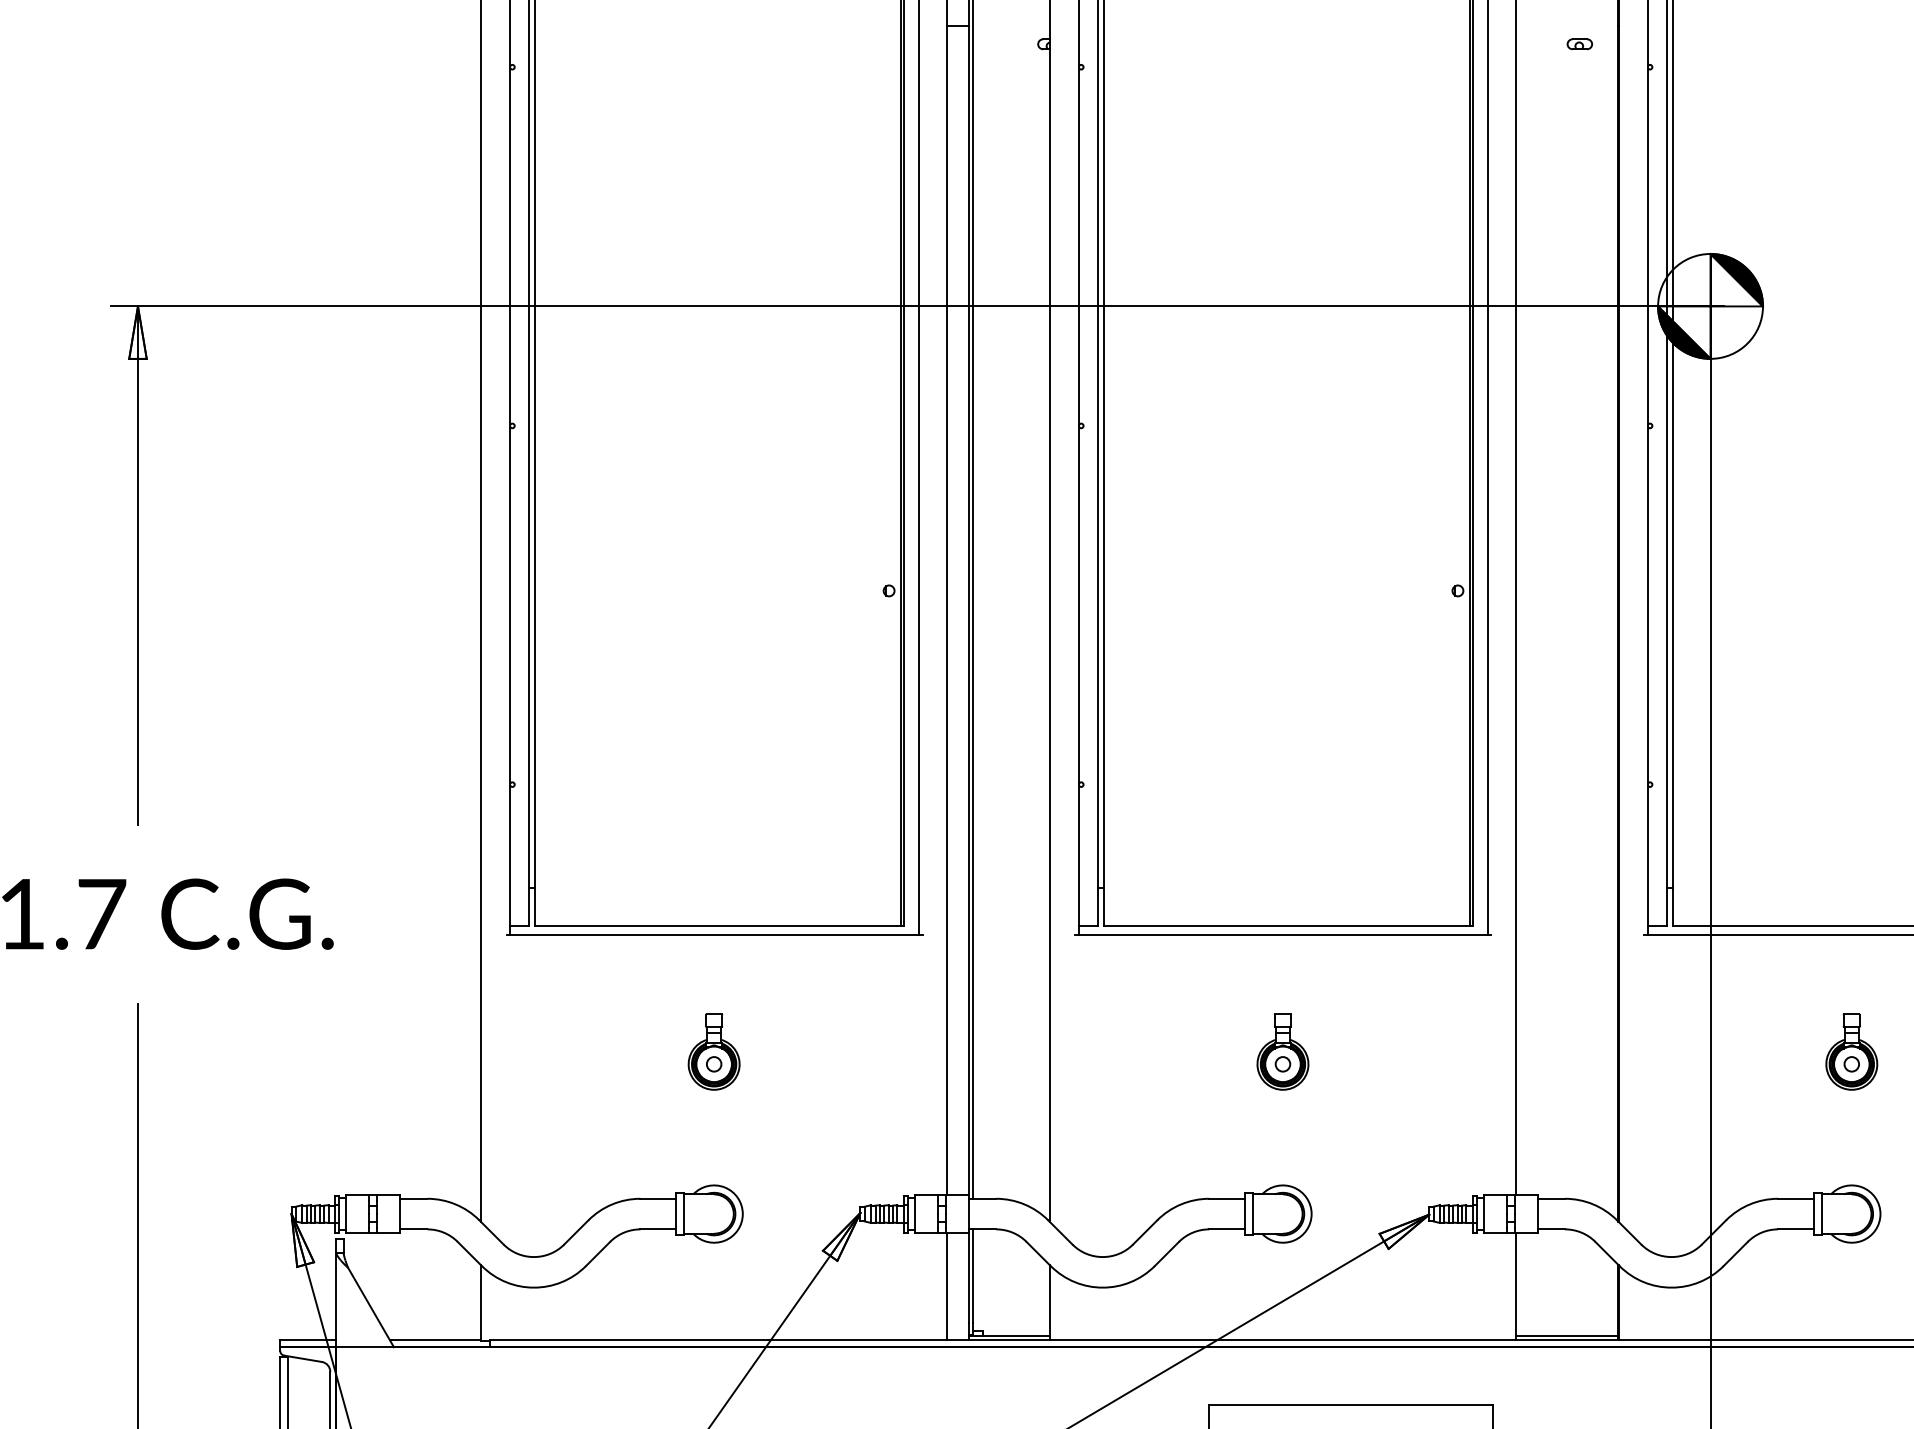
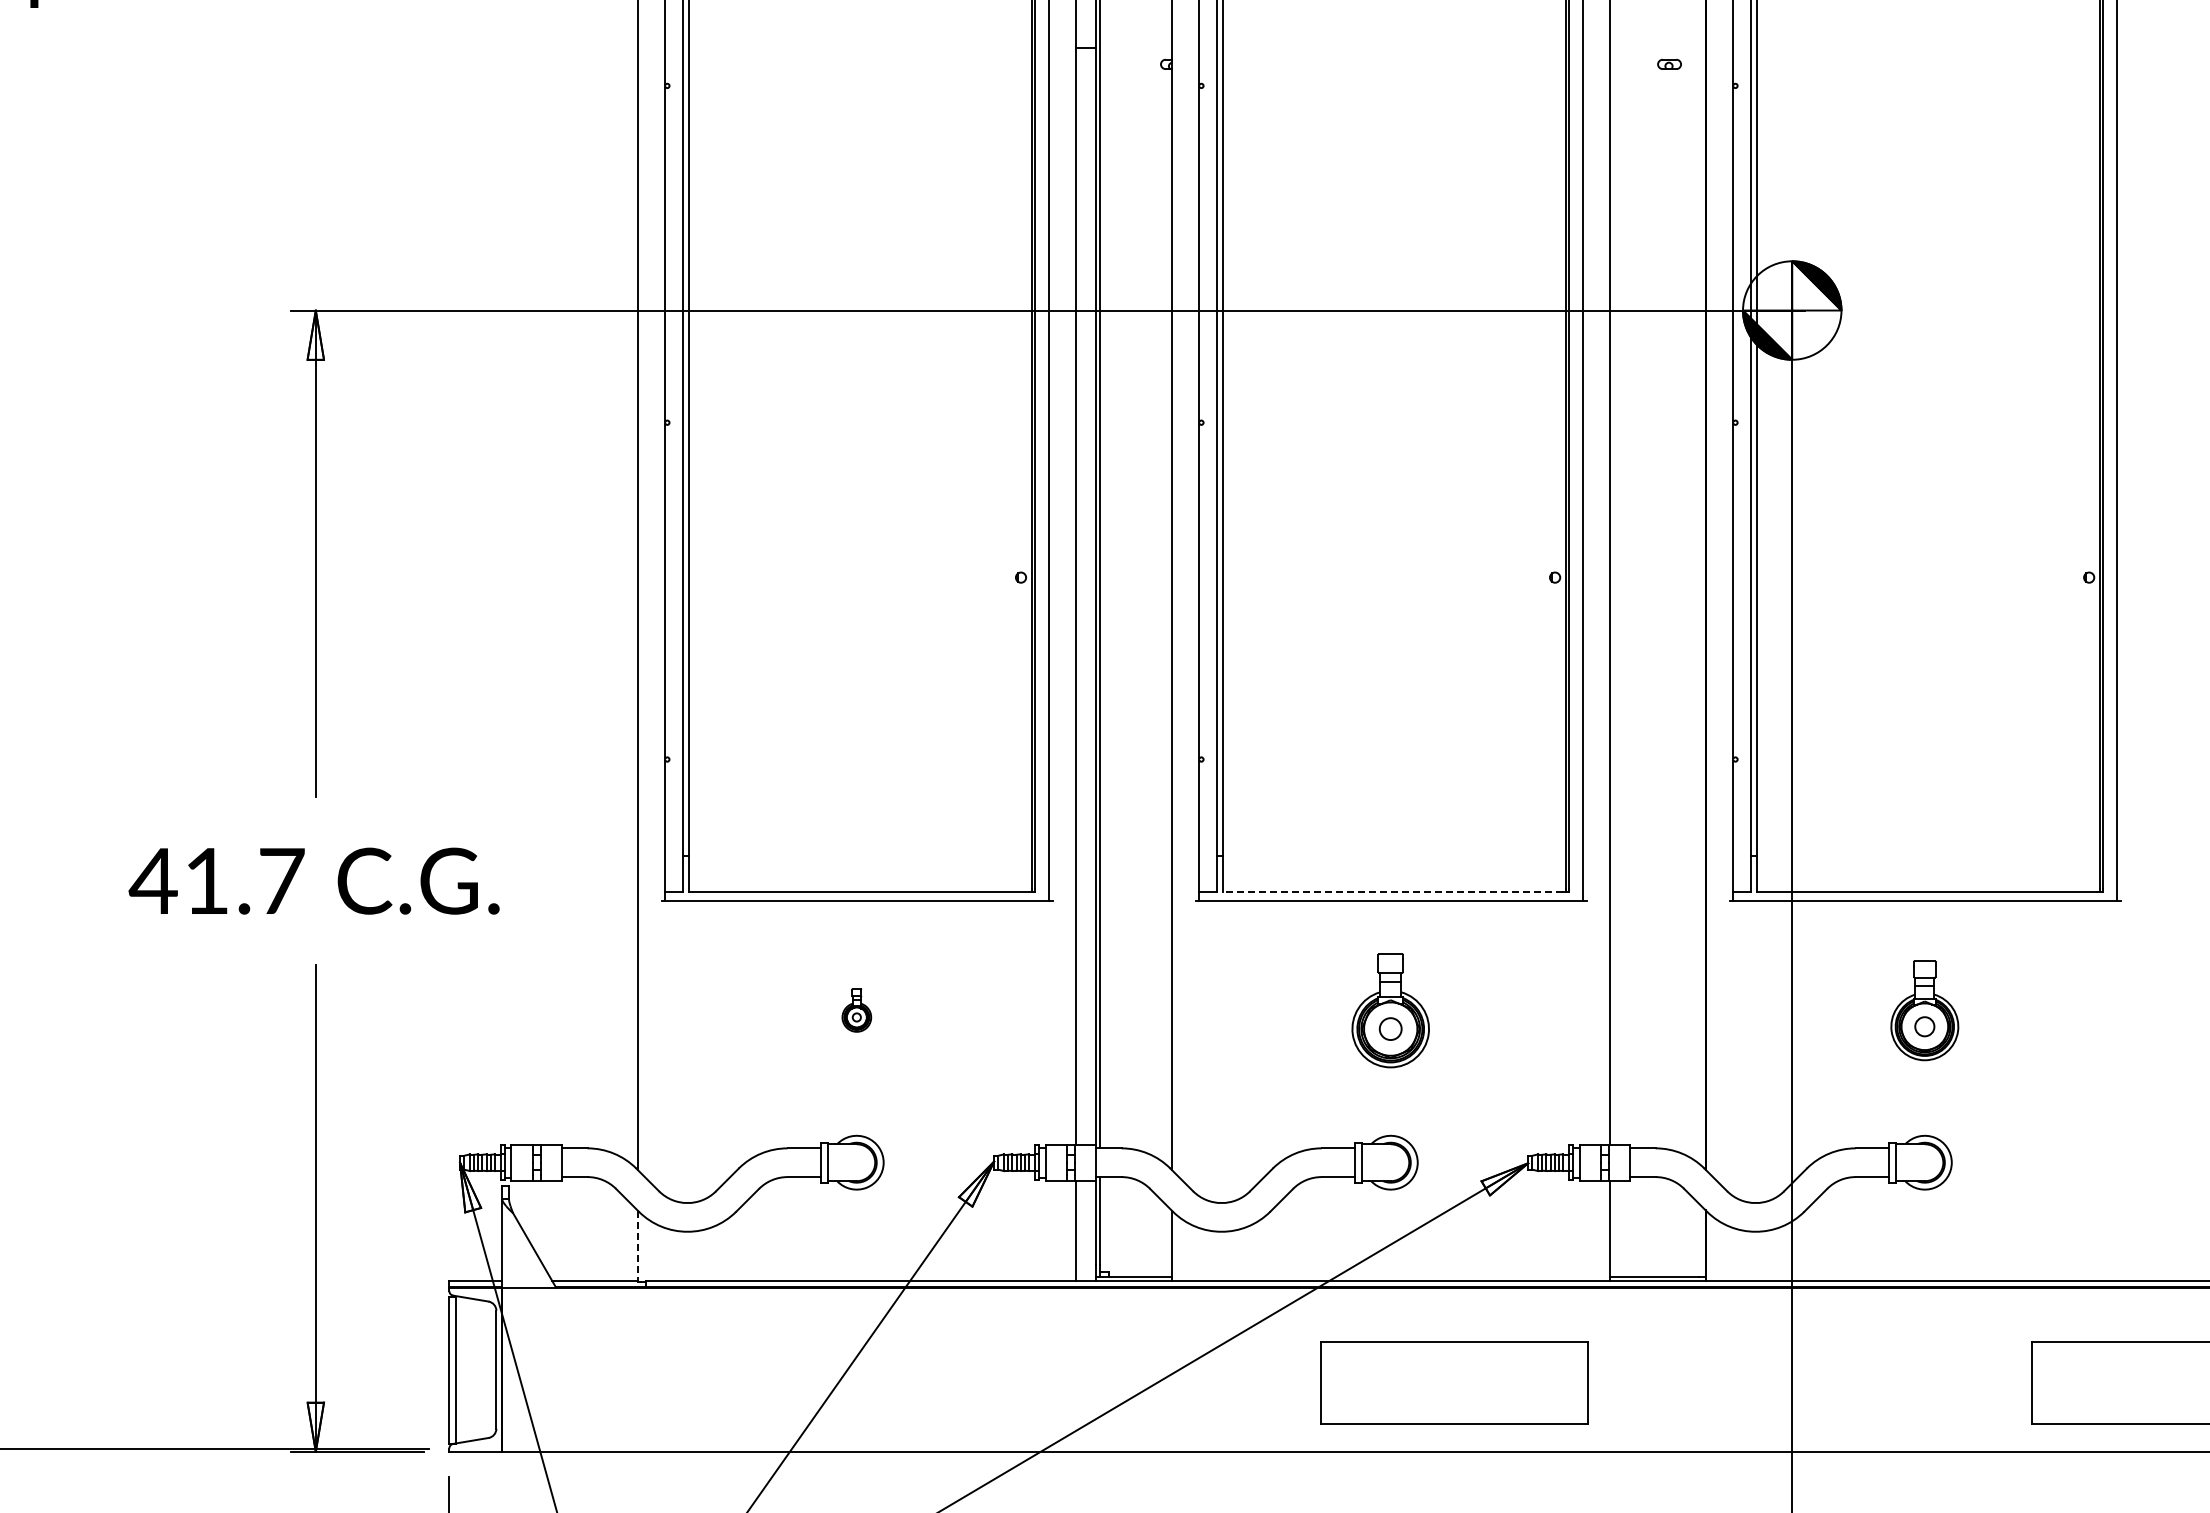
line: (1284, 926) -> (1392, 892), solid -> dashed
part: (713, 1051) -> (856, 1010), size x0.6
part: (1282, 1051) -> (1390, 1010), size x1.6
part: (1851, 1051) -> (1924, 1010), size x1.4
line: (480, 1303) -> (637, 1246), solid -> dashed

